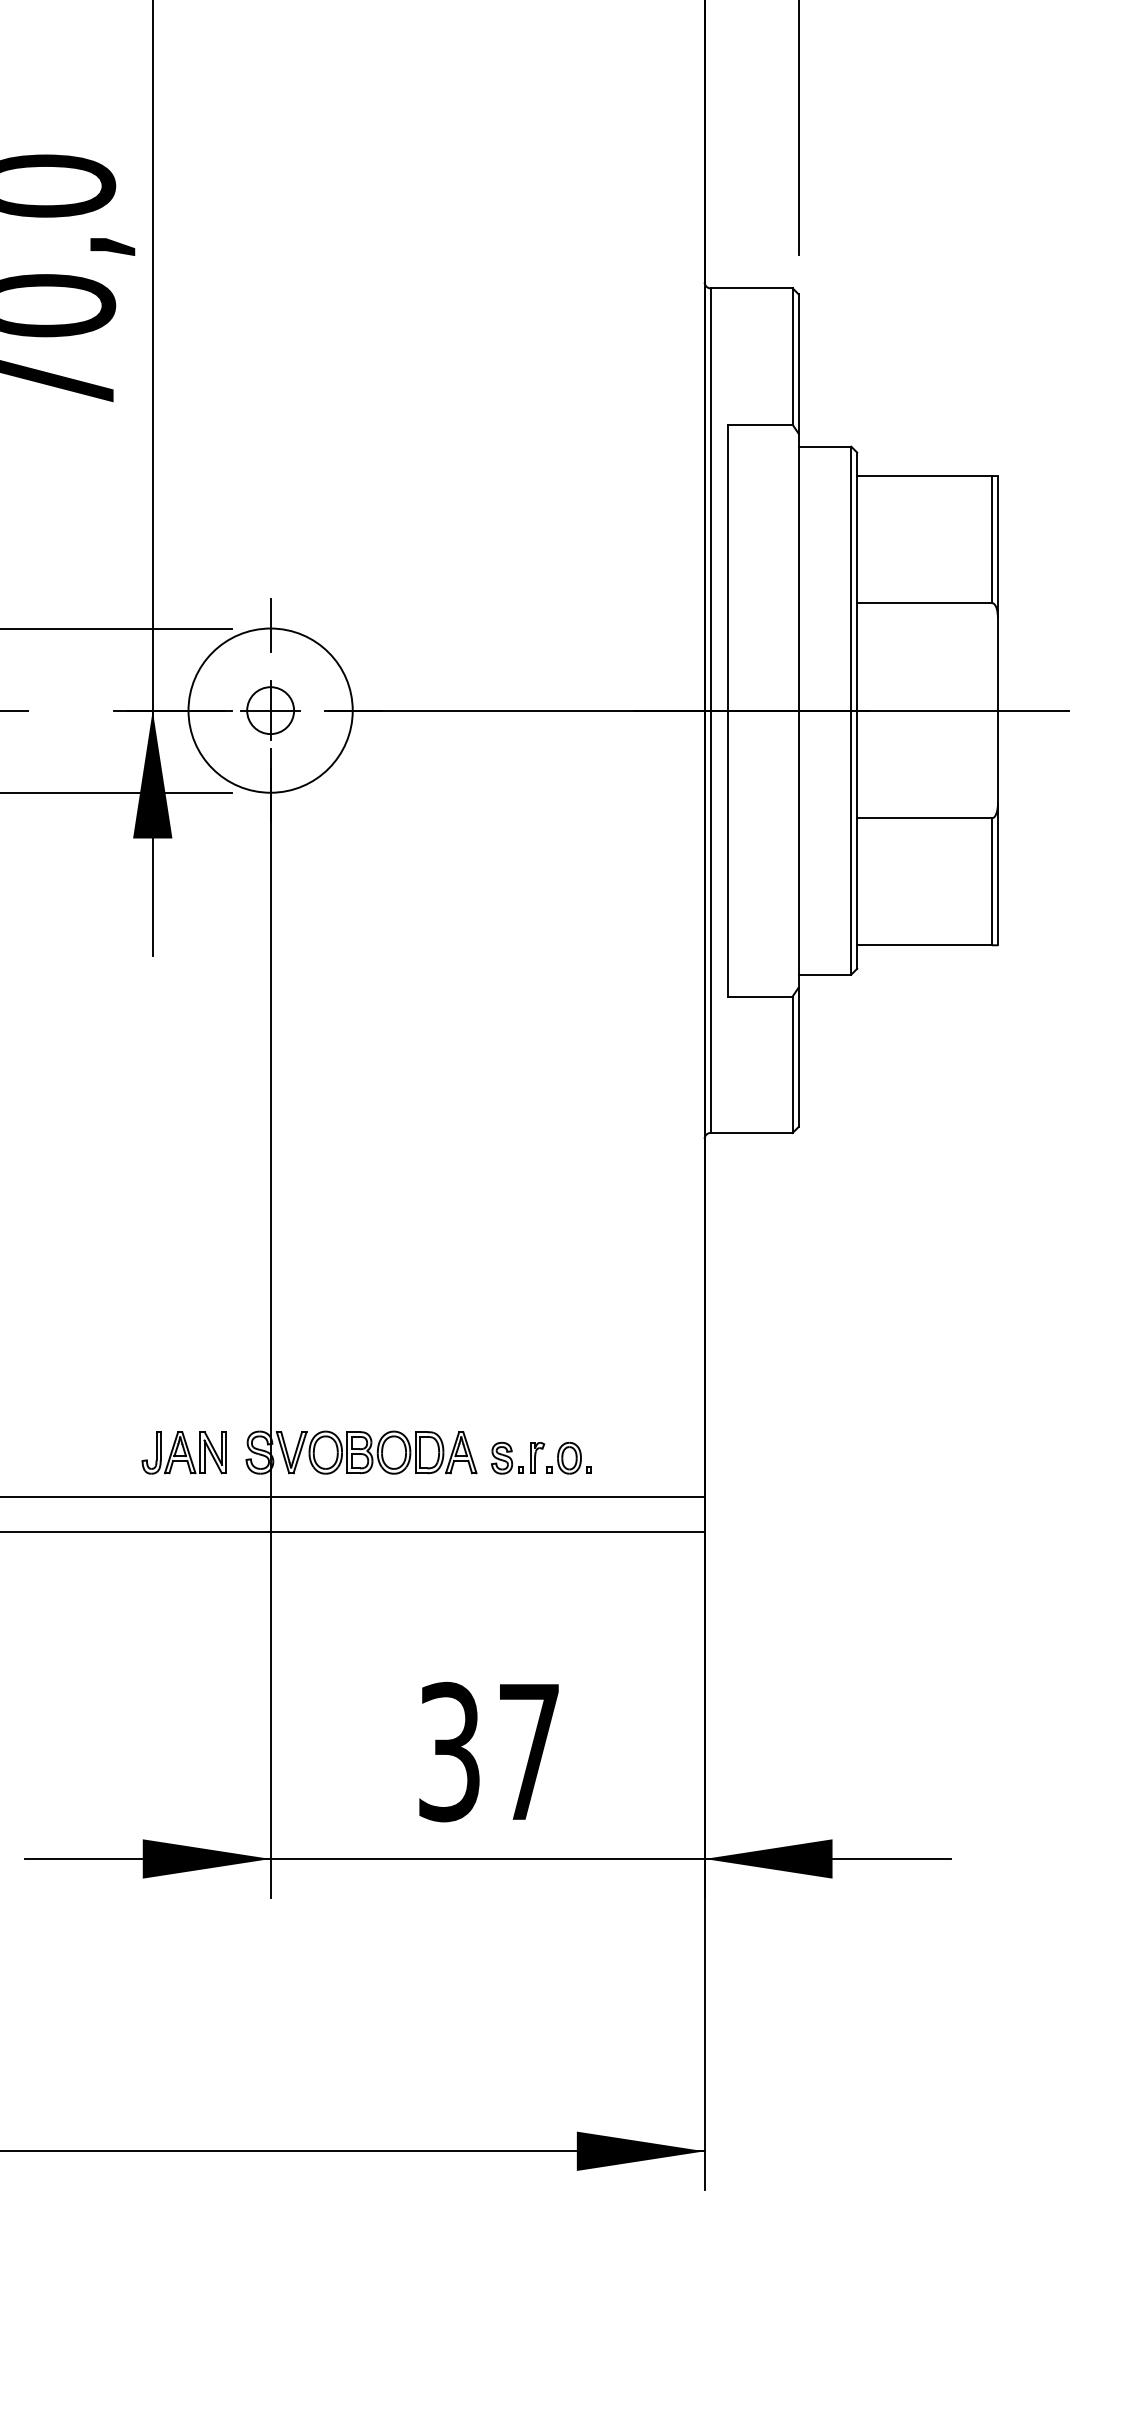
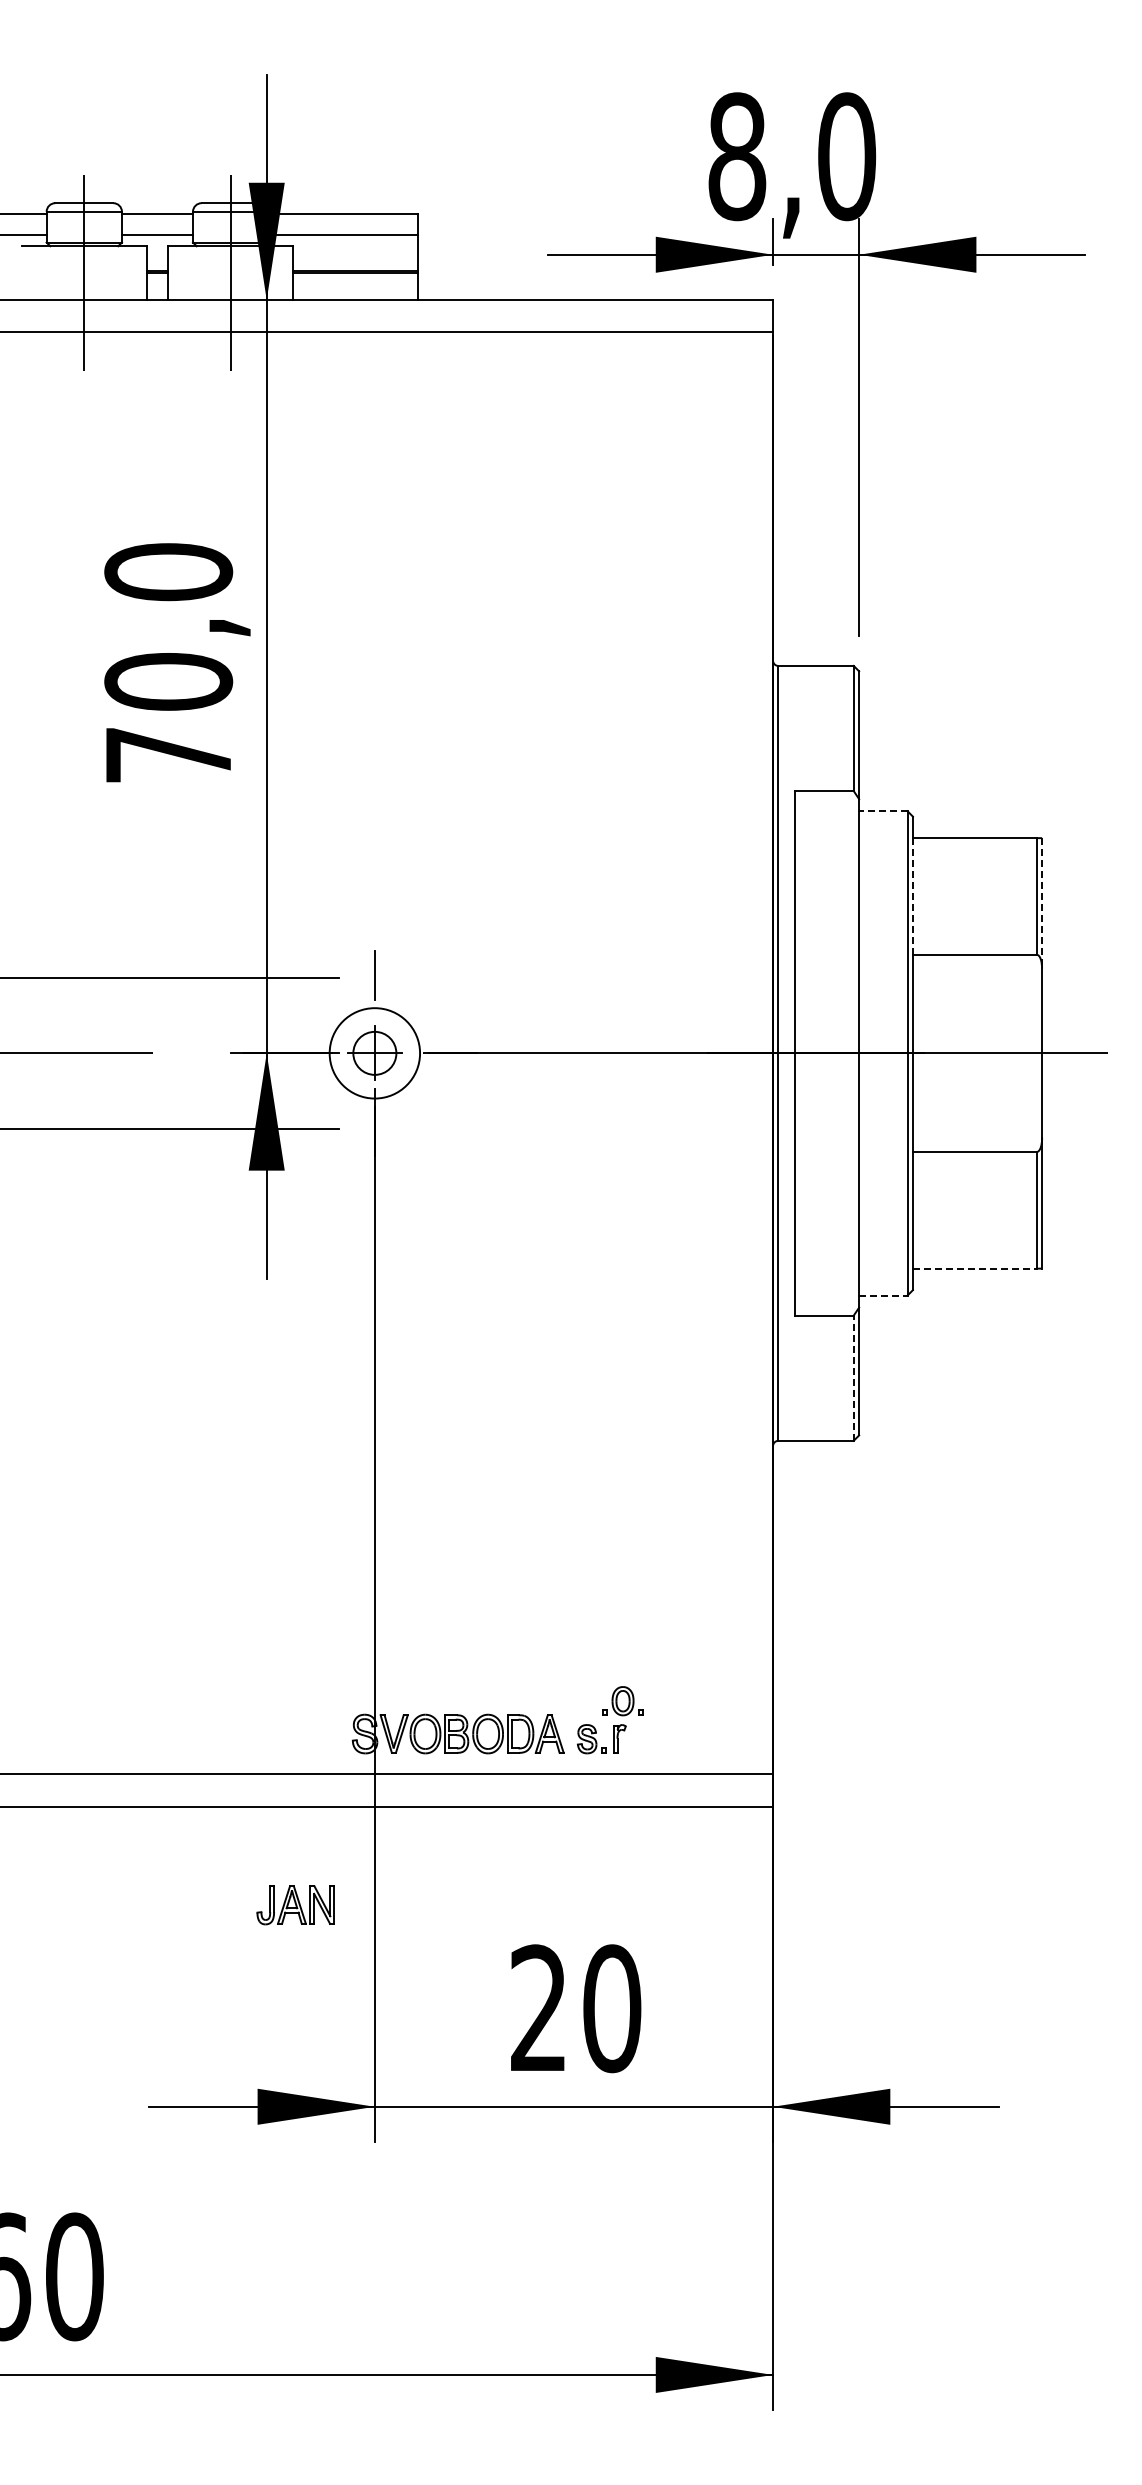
line: (823, 446) -> (882, 811), solid -> dashed
line: (856, 539) -> (912, 896), solid -> dashed
line: (998, 547) -> (1042, 903), solid -> dashed
circle: (270, 710) -> (374, 1053), size x0.6
line: (924, 945) -> (974, 1268), solid -> dashed
line: (825, 974) -> (883, 1295), solid -> dashed
line: (792, 1065) -> (853, 1378), solid -> dashed
part: (184, 1453) -> (295, 1905), moved
part: (568, 1458) -> (622, 1701), moved
text: (490, 1751) -> (576, 2008), 37 -> 20

